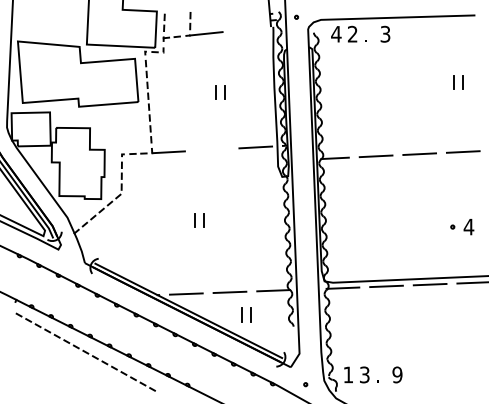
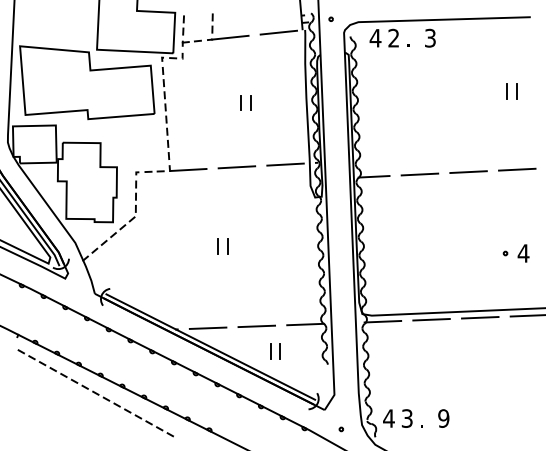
line: (249, 29) -> (278, 32), added
line: (211, 150) -> (236, 167), added
text: (347, 374) -> (388, 418), 1 -> 4

